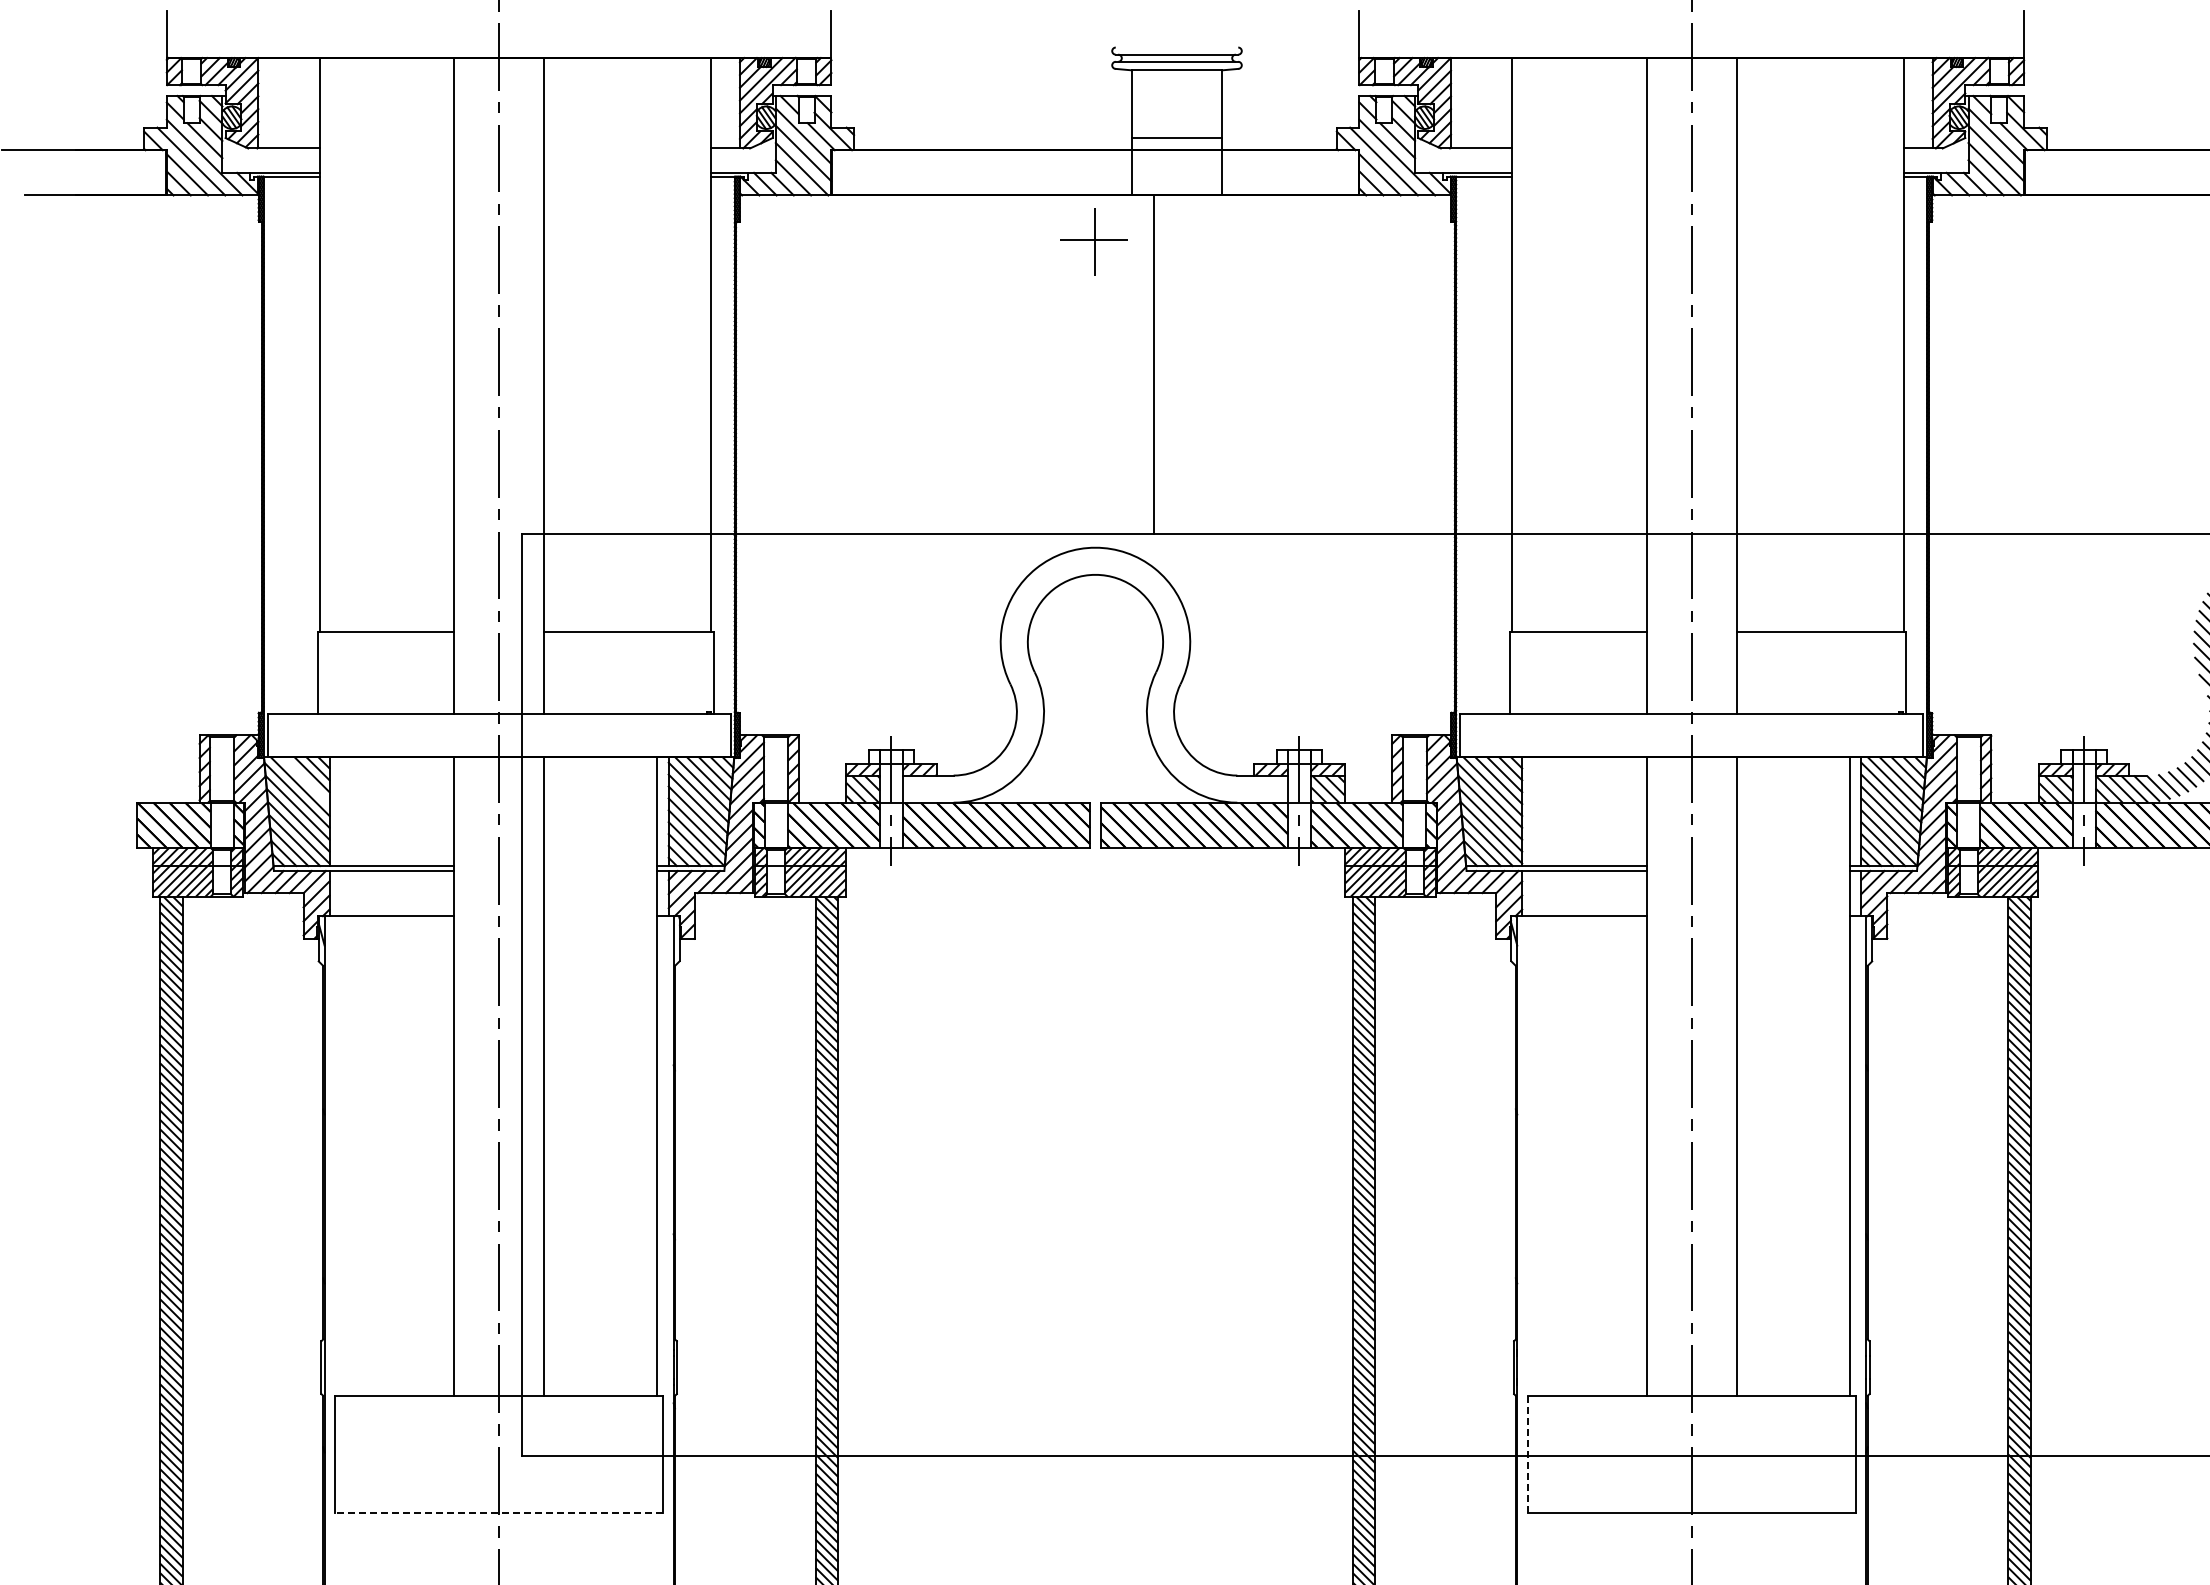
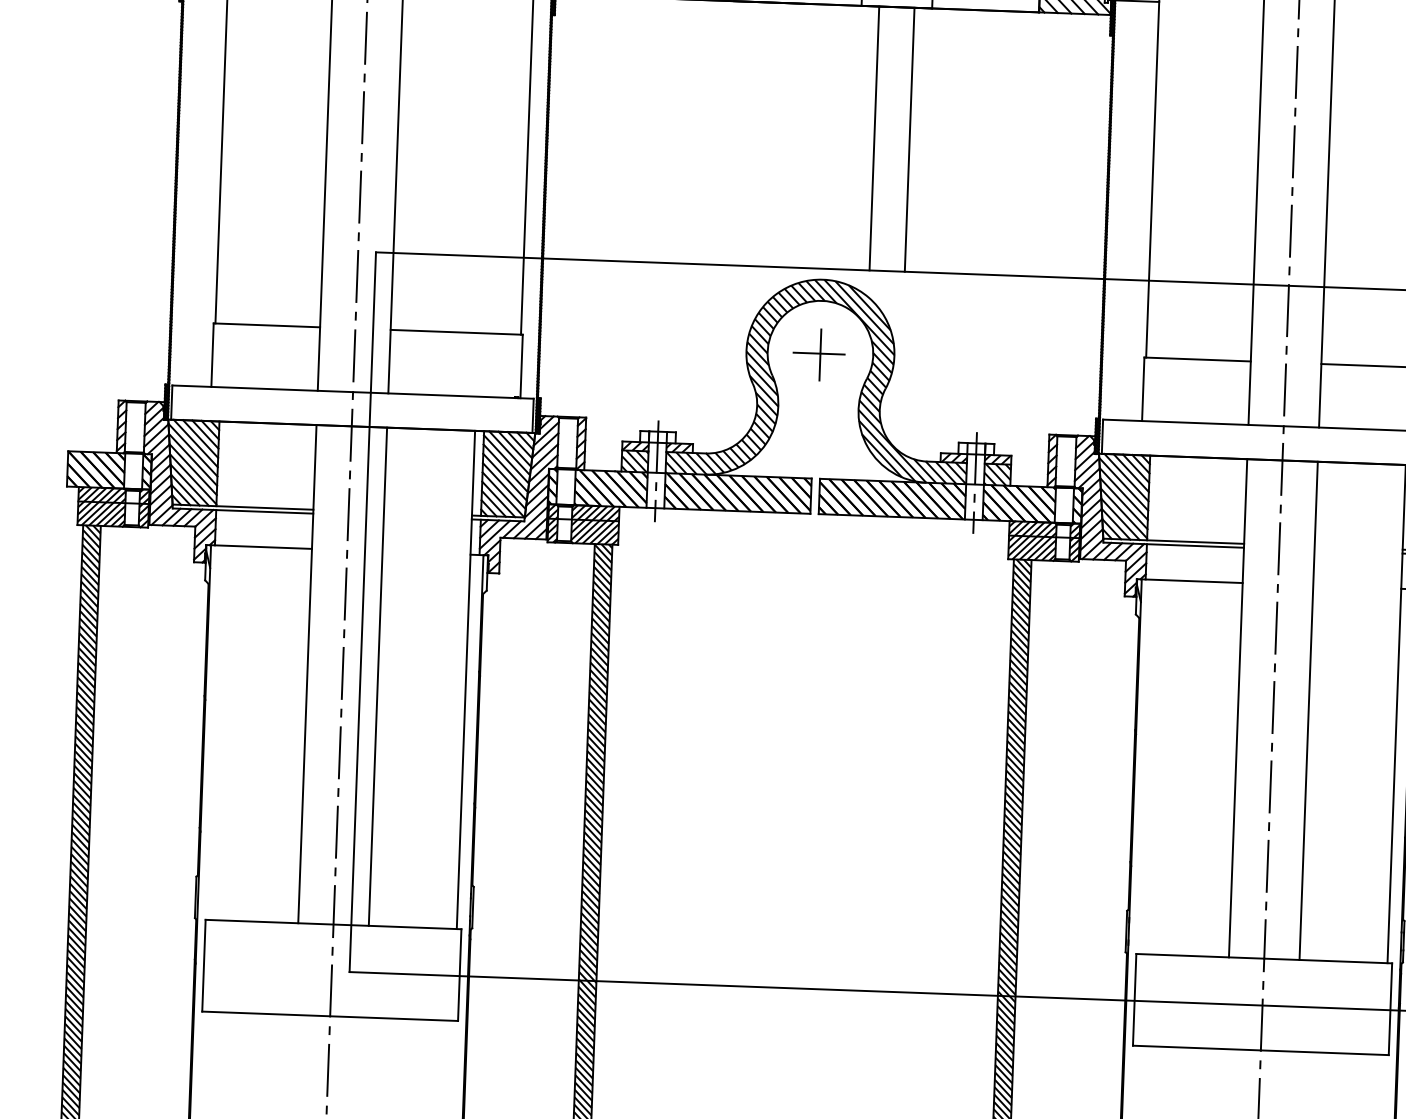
part: (1093, 241) -> (818, 354), moved
line: (1199, 364) -> (909, 139), added
hatch: (1095, 674) -> (819, 378), added
line: (305, 780) -> (200, 438), added
line: (1527, 1454) -> (1134, 999), dashed -> solid
line: (499, 1513) -> (330, 1016), dashed -> solid

